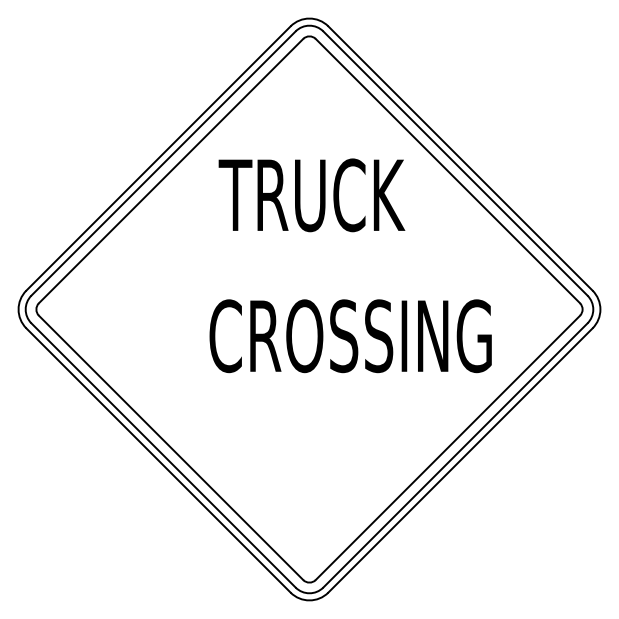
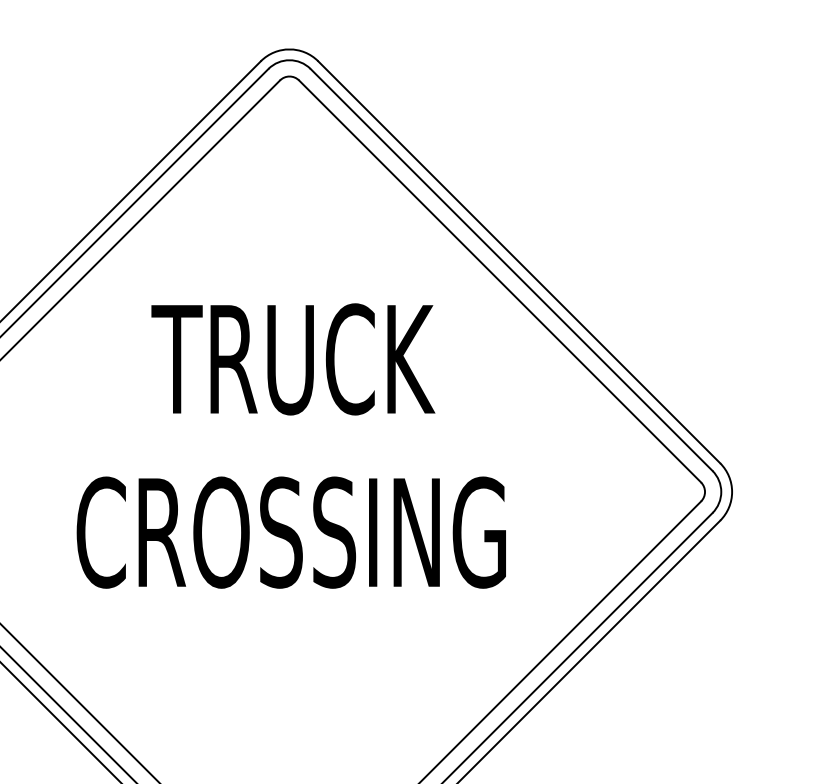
text: (311, 195) -> (292, 359), moved
text: (350, 336) -> (291, 533), moved

